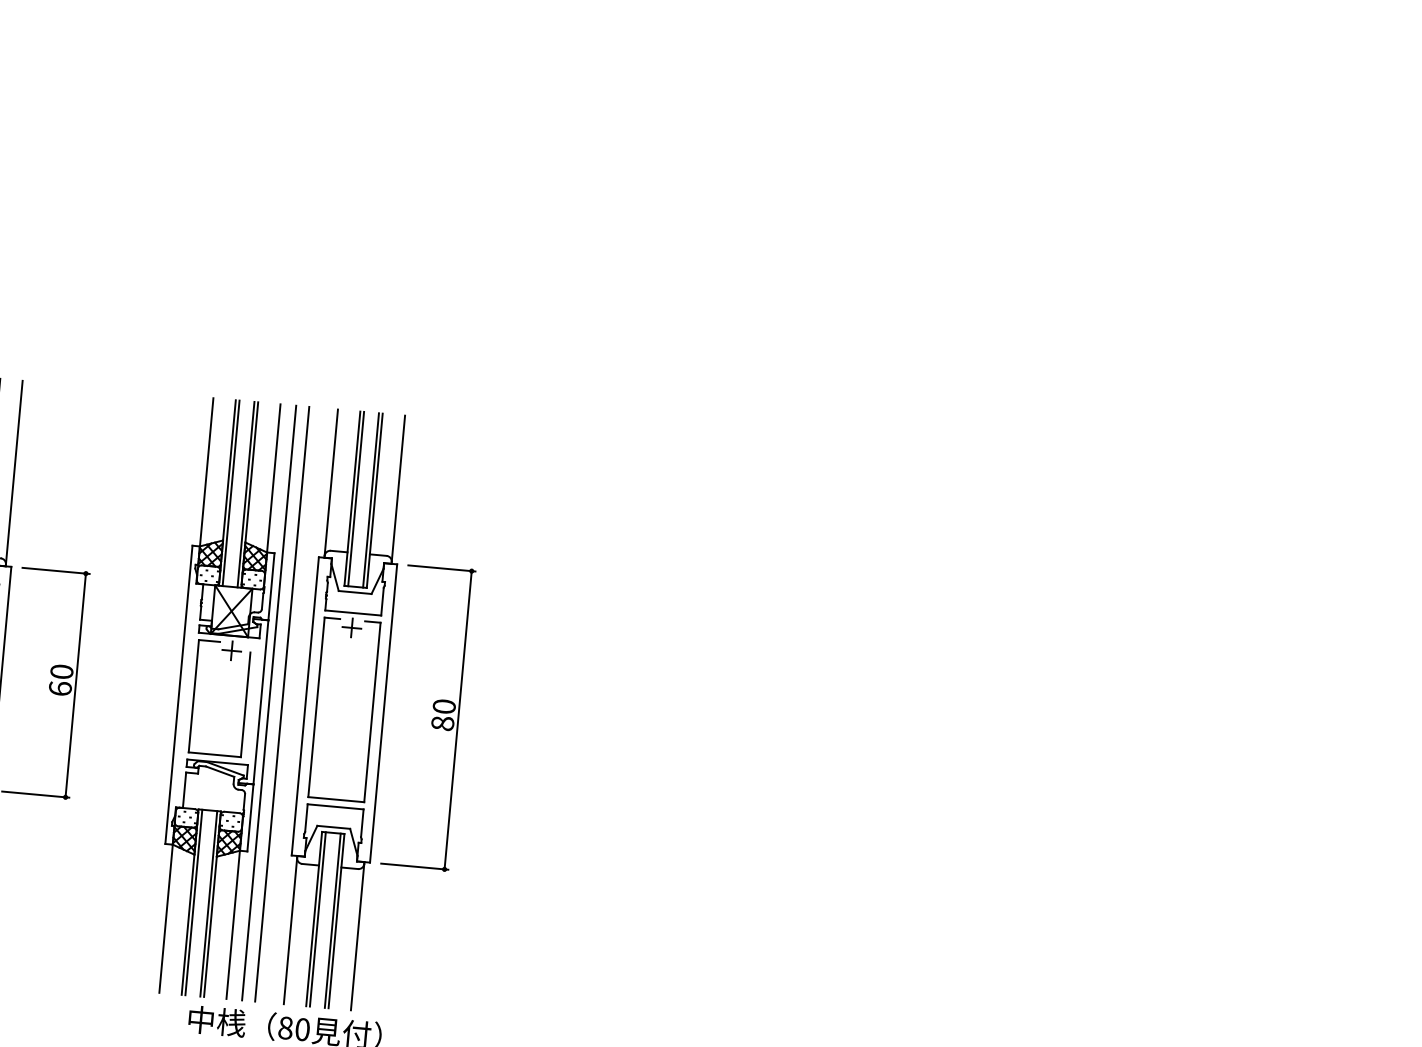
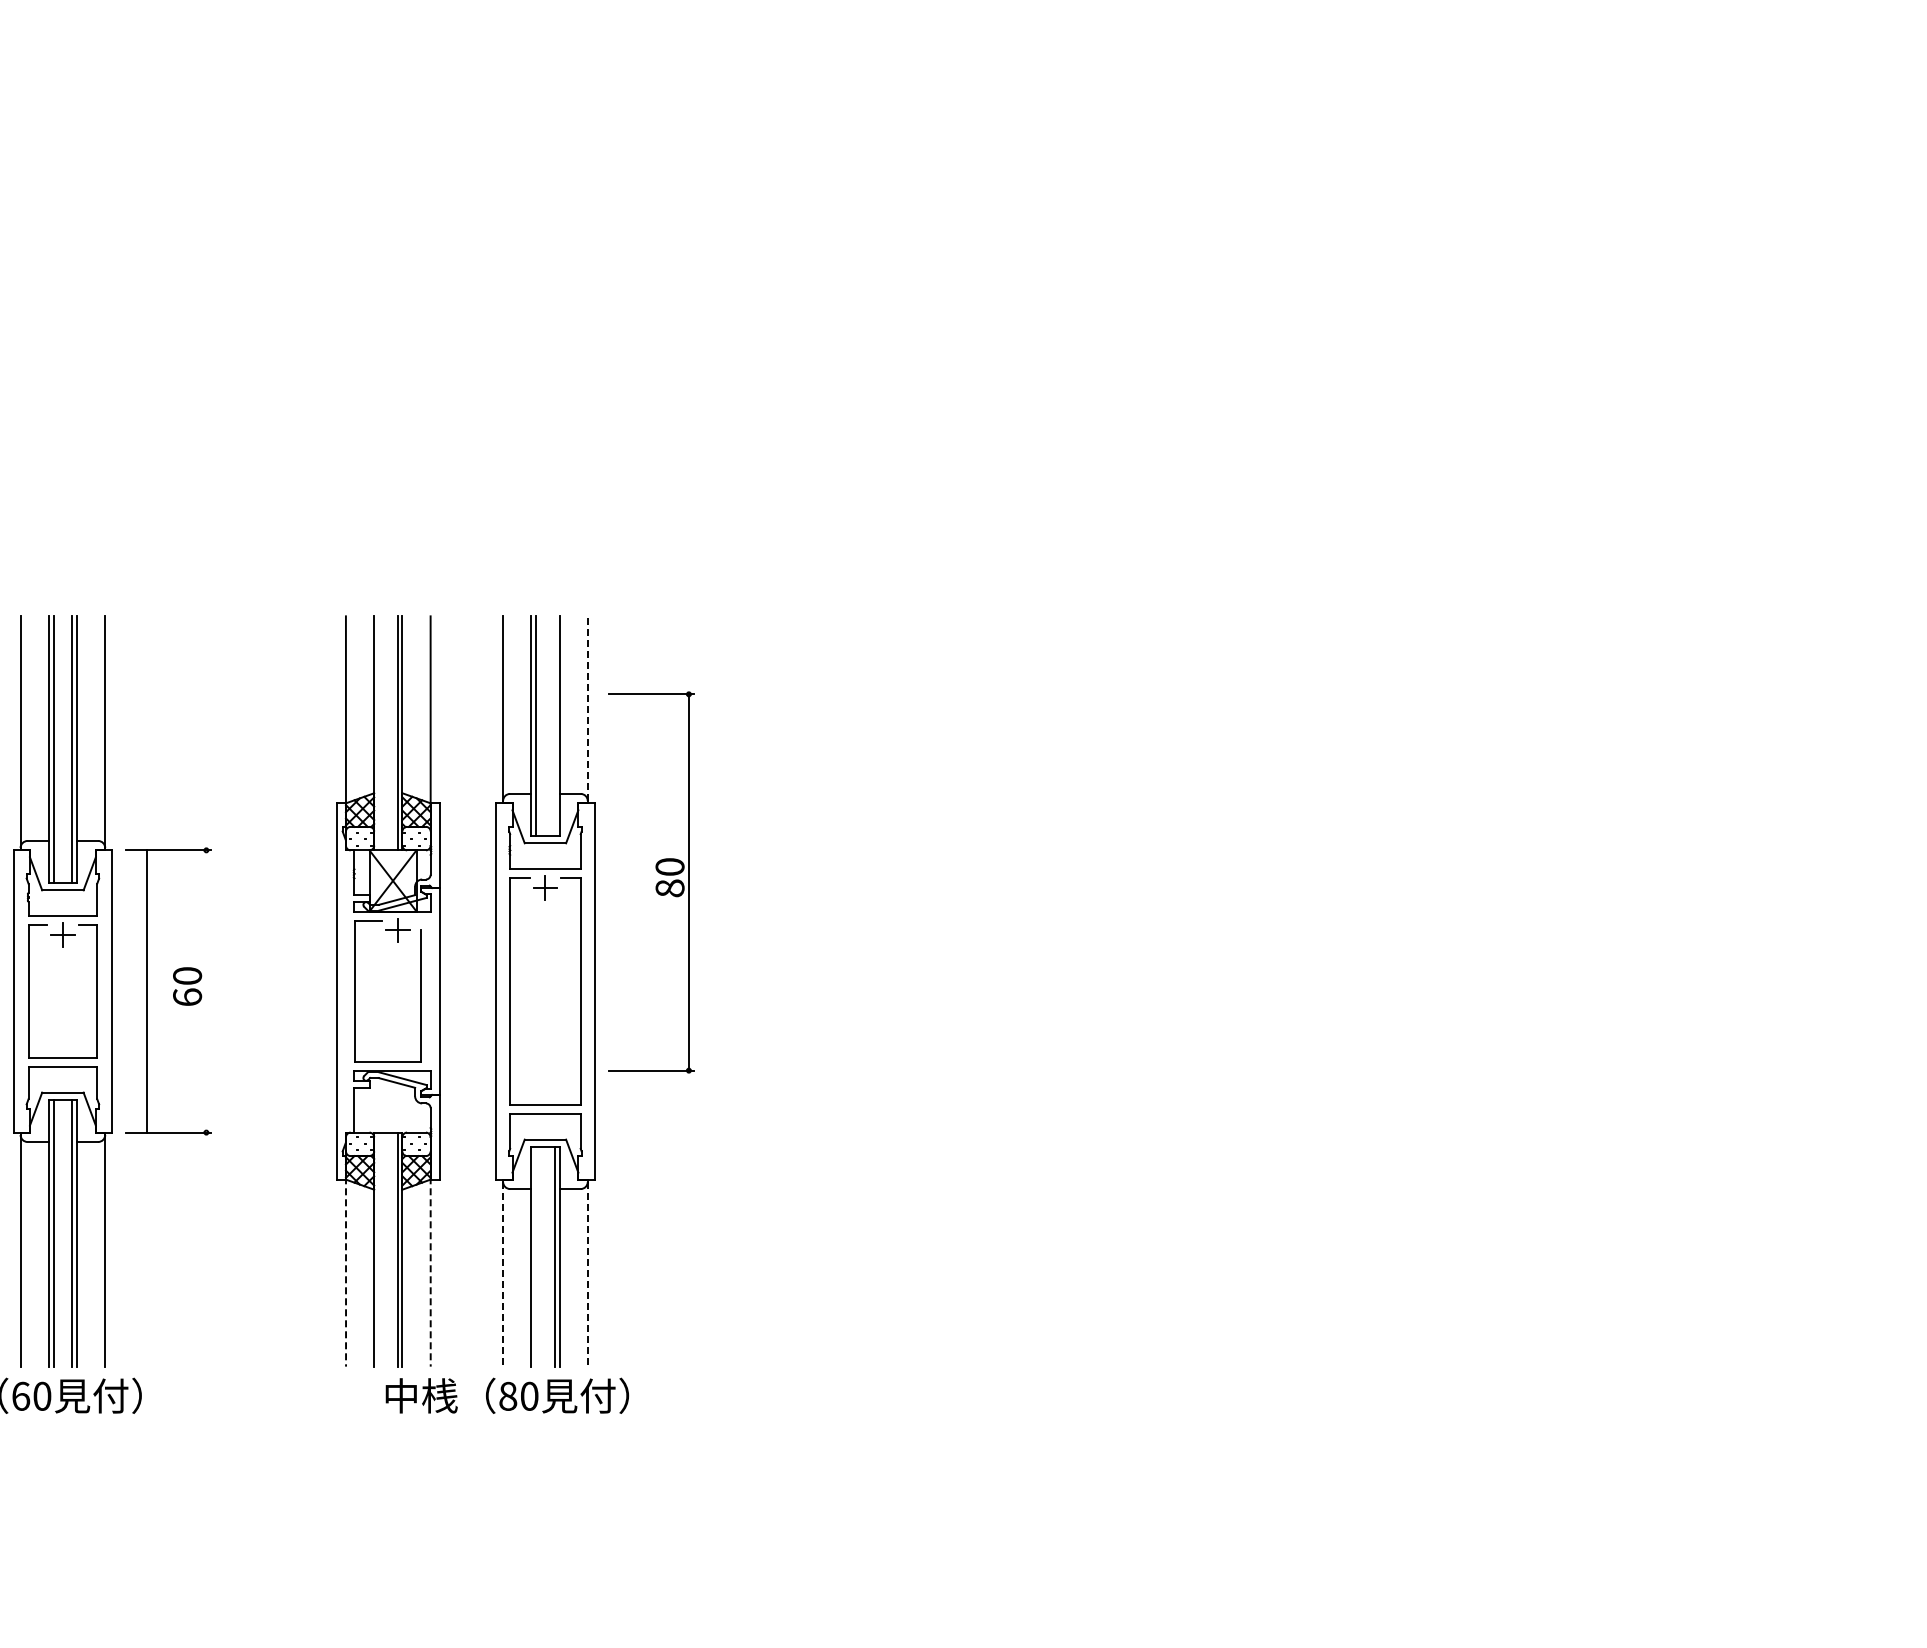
line: (398, 488) -> (587, 708), solid -> dashed
line: (230, 493) -> (378, 733), removed
line: (370, 500) -> (554, 726), removed
line: (75, 685) -> (147, 991), moved
line: (269, 703) -> (450, 991), removed
line: (281, 704) -> (466, 991), removed
part: (428, 717) -> (651, 882), moved
line: (193, 902) -> (378, 1249), removed
line: (166, 917) -> (346, 1271), solid -> dashed
line: (318, 919) -> (536, 1256), removed
line: (233, 923) -> (430, 1271), solid -> dashed
line: (290, 931) -> (503, 1274), solid -> dashed
line: (357, 937) -> (587, 1274), solid -> dashed

